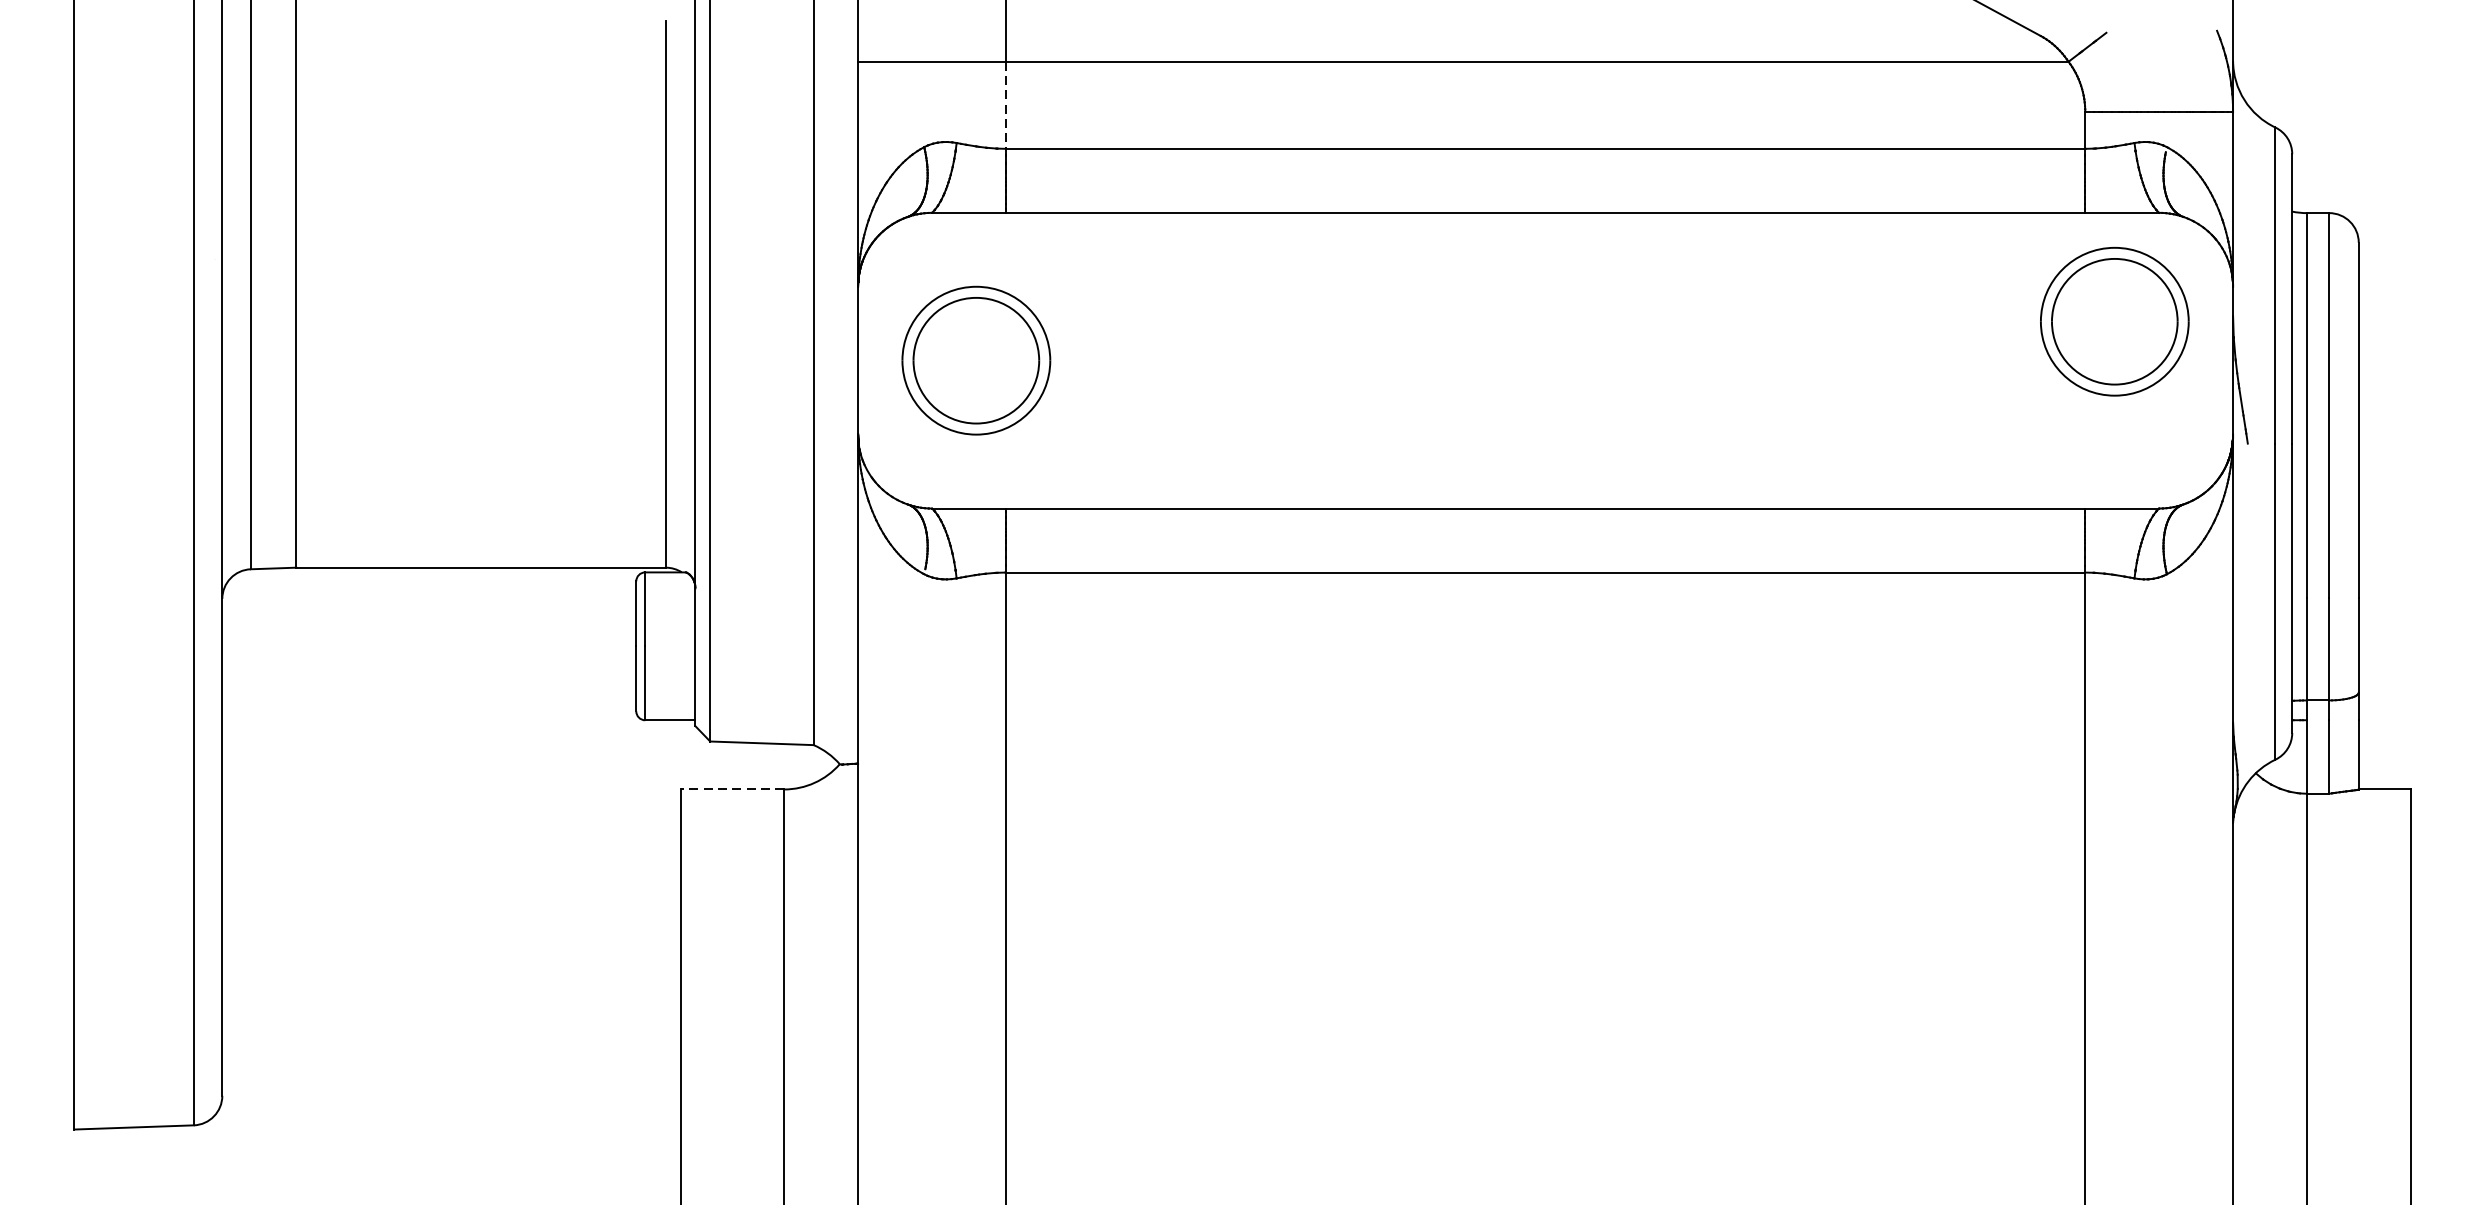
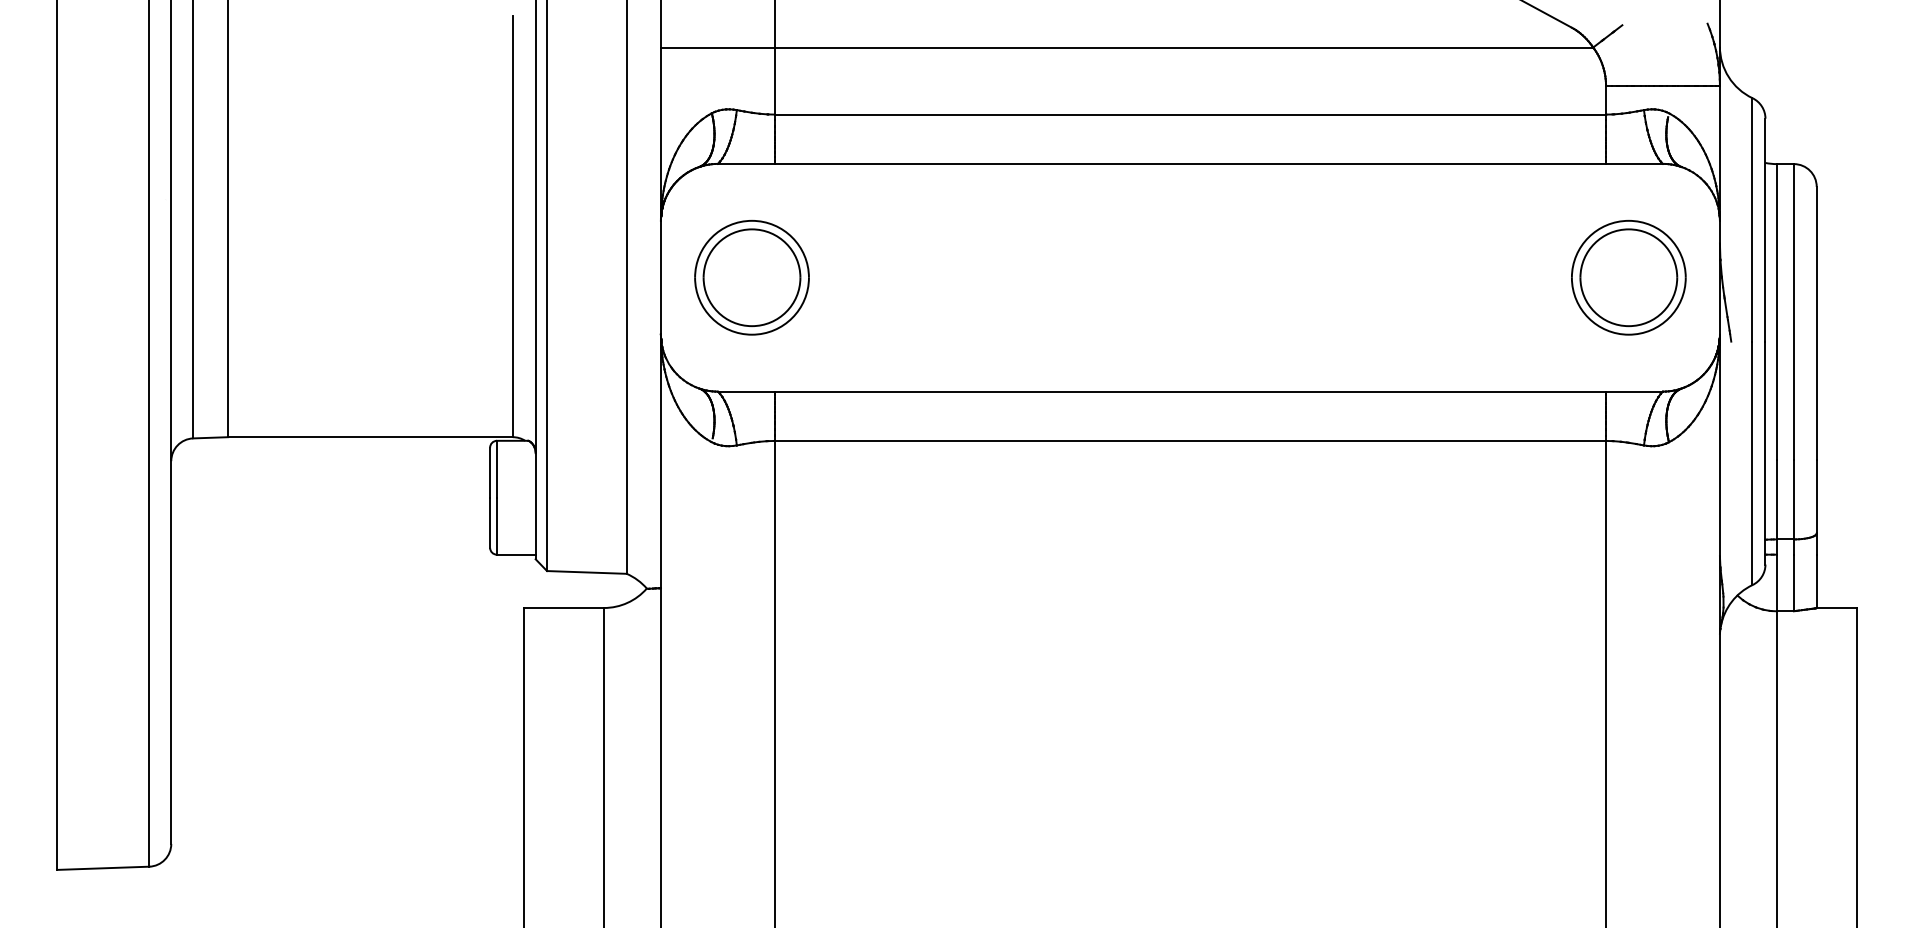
line: (1005, 105) -> (774, 81), dashed -> solid
part: (2114, 321) -> (1628, 277), moved
line: (732, 790) -> (564, 608), dashed -> solid

